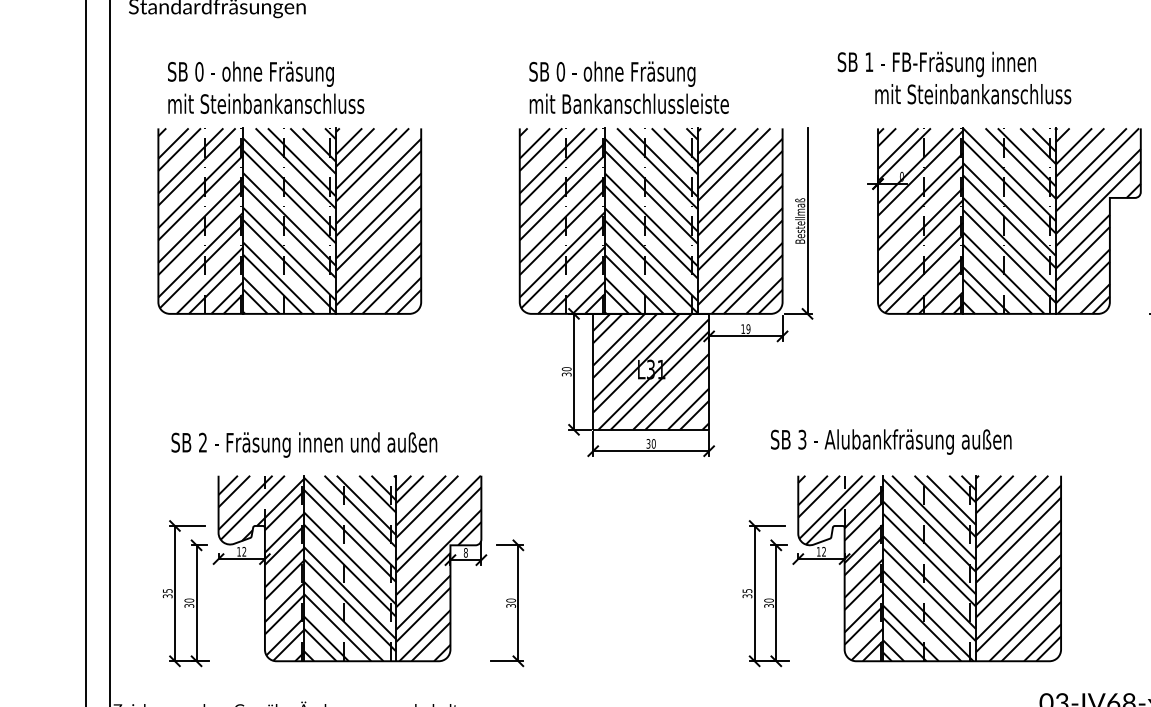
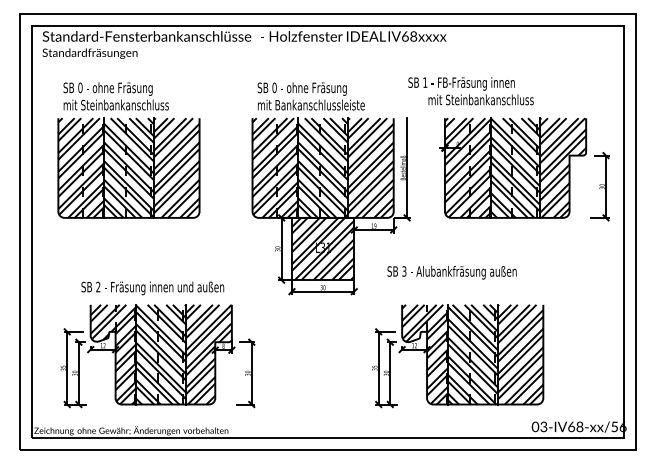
text: (953, 78) -> (470, 91), moved
text: (890, 441) -> (451, 272), moved
text: (303, 445) -> (152, 288), moved

